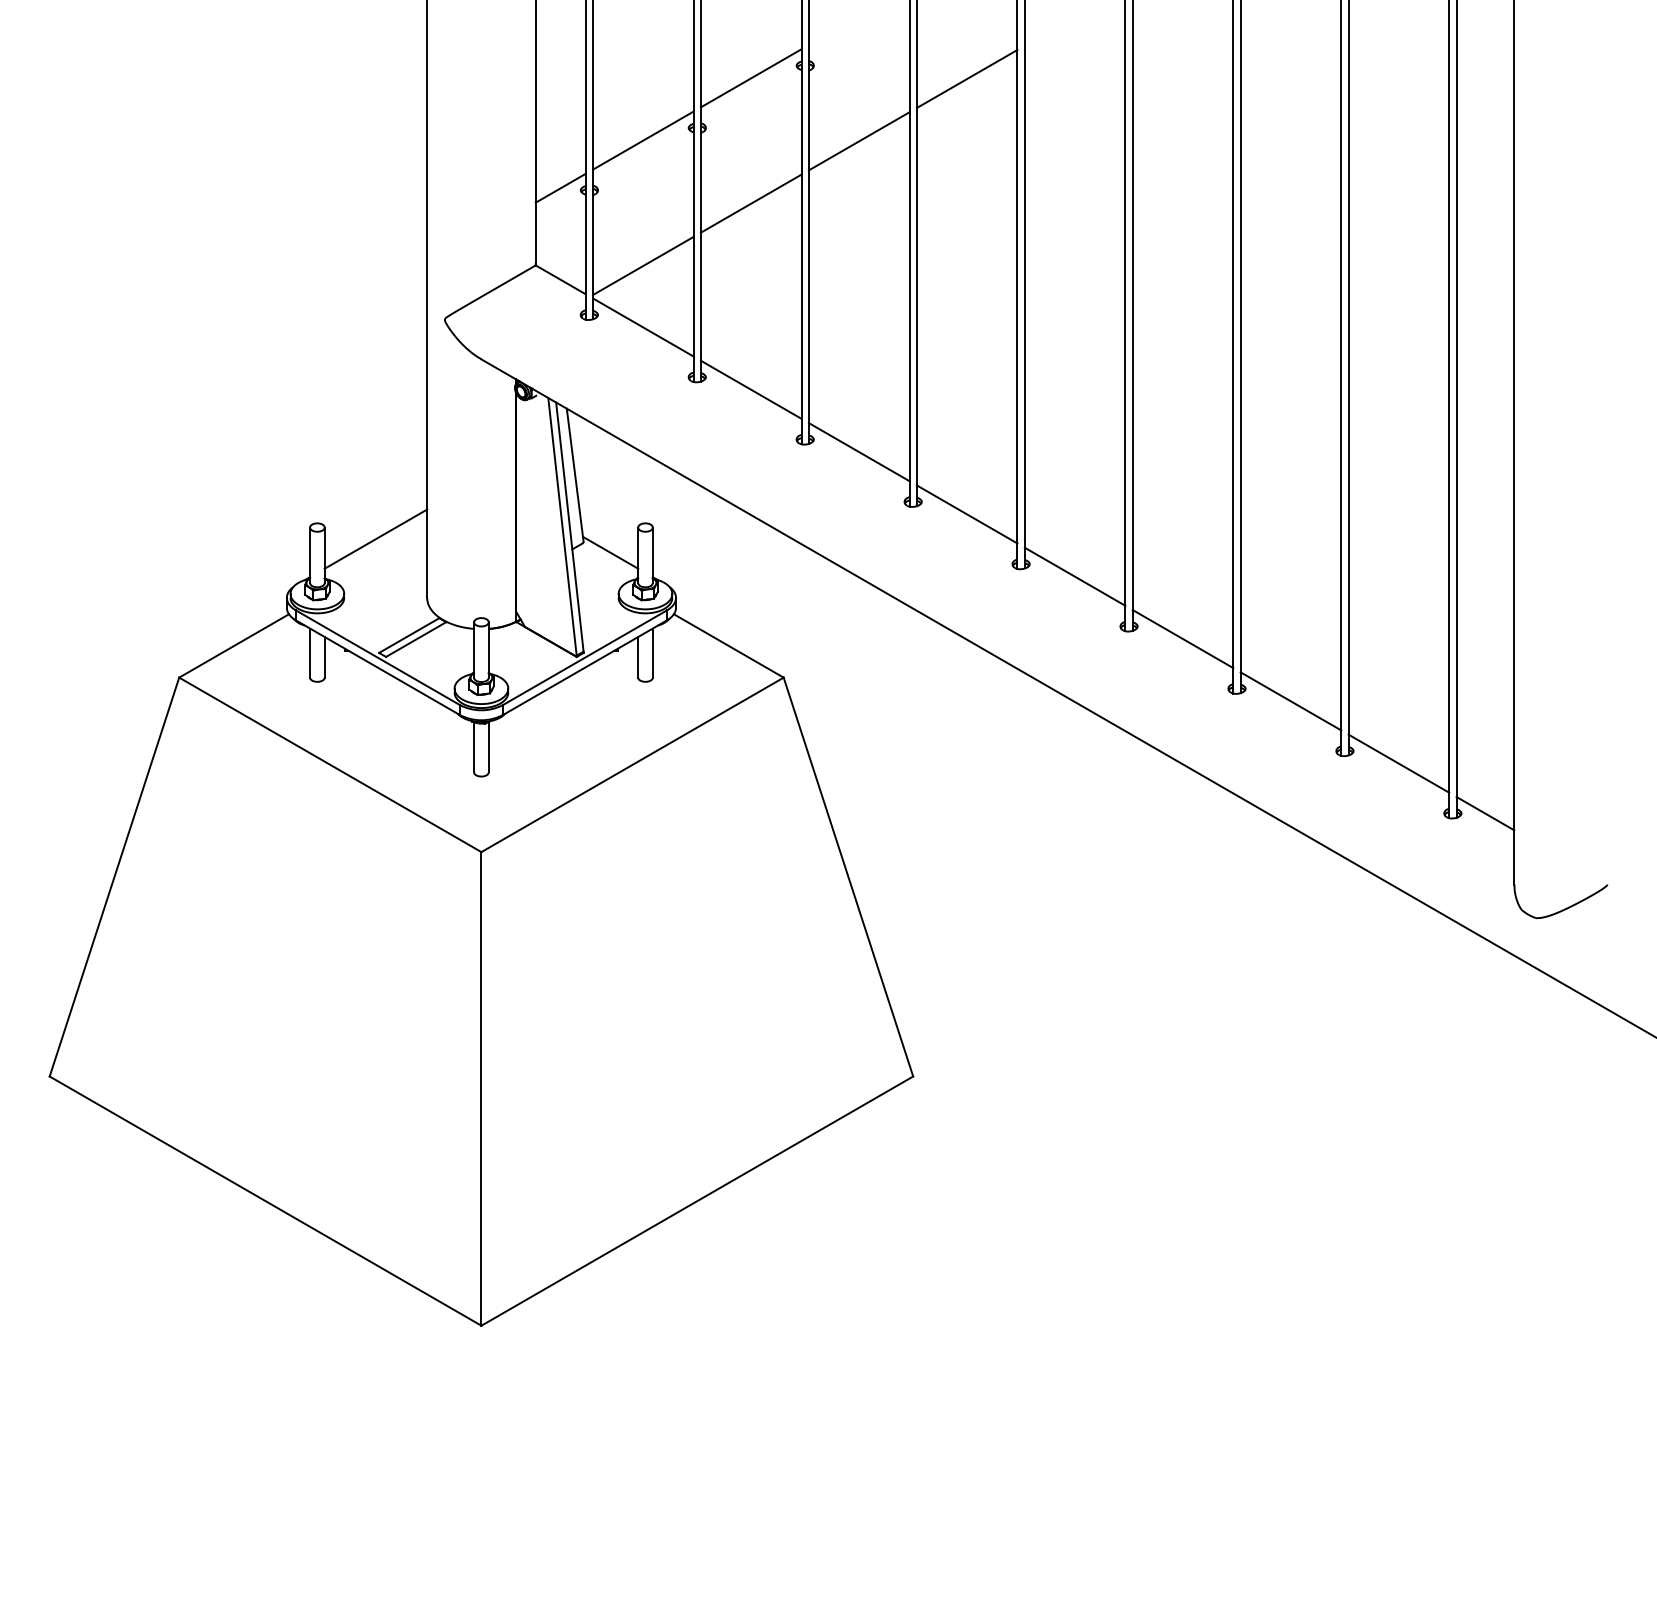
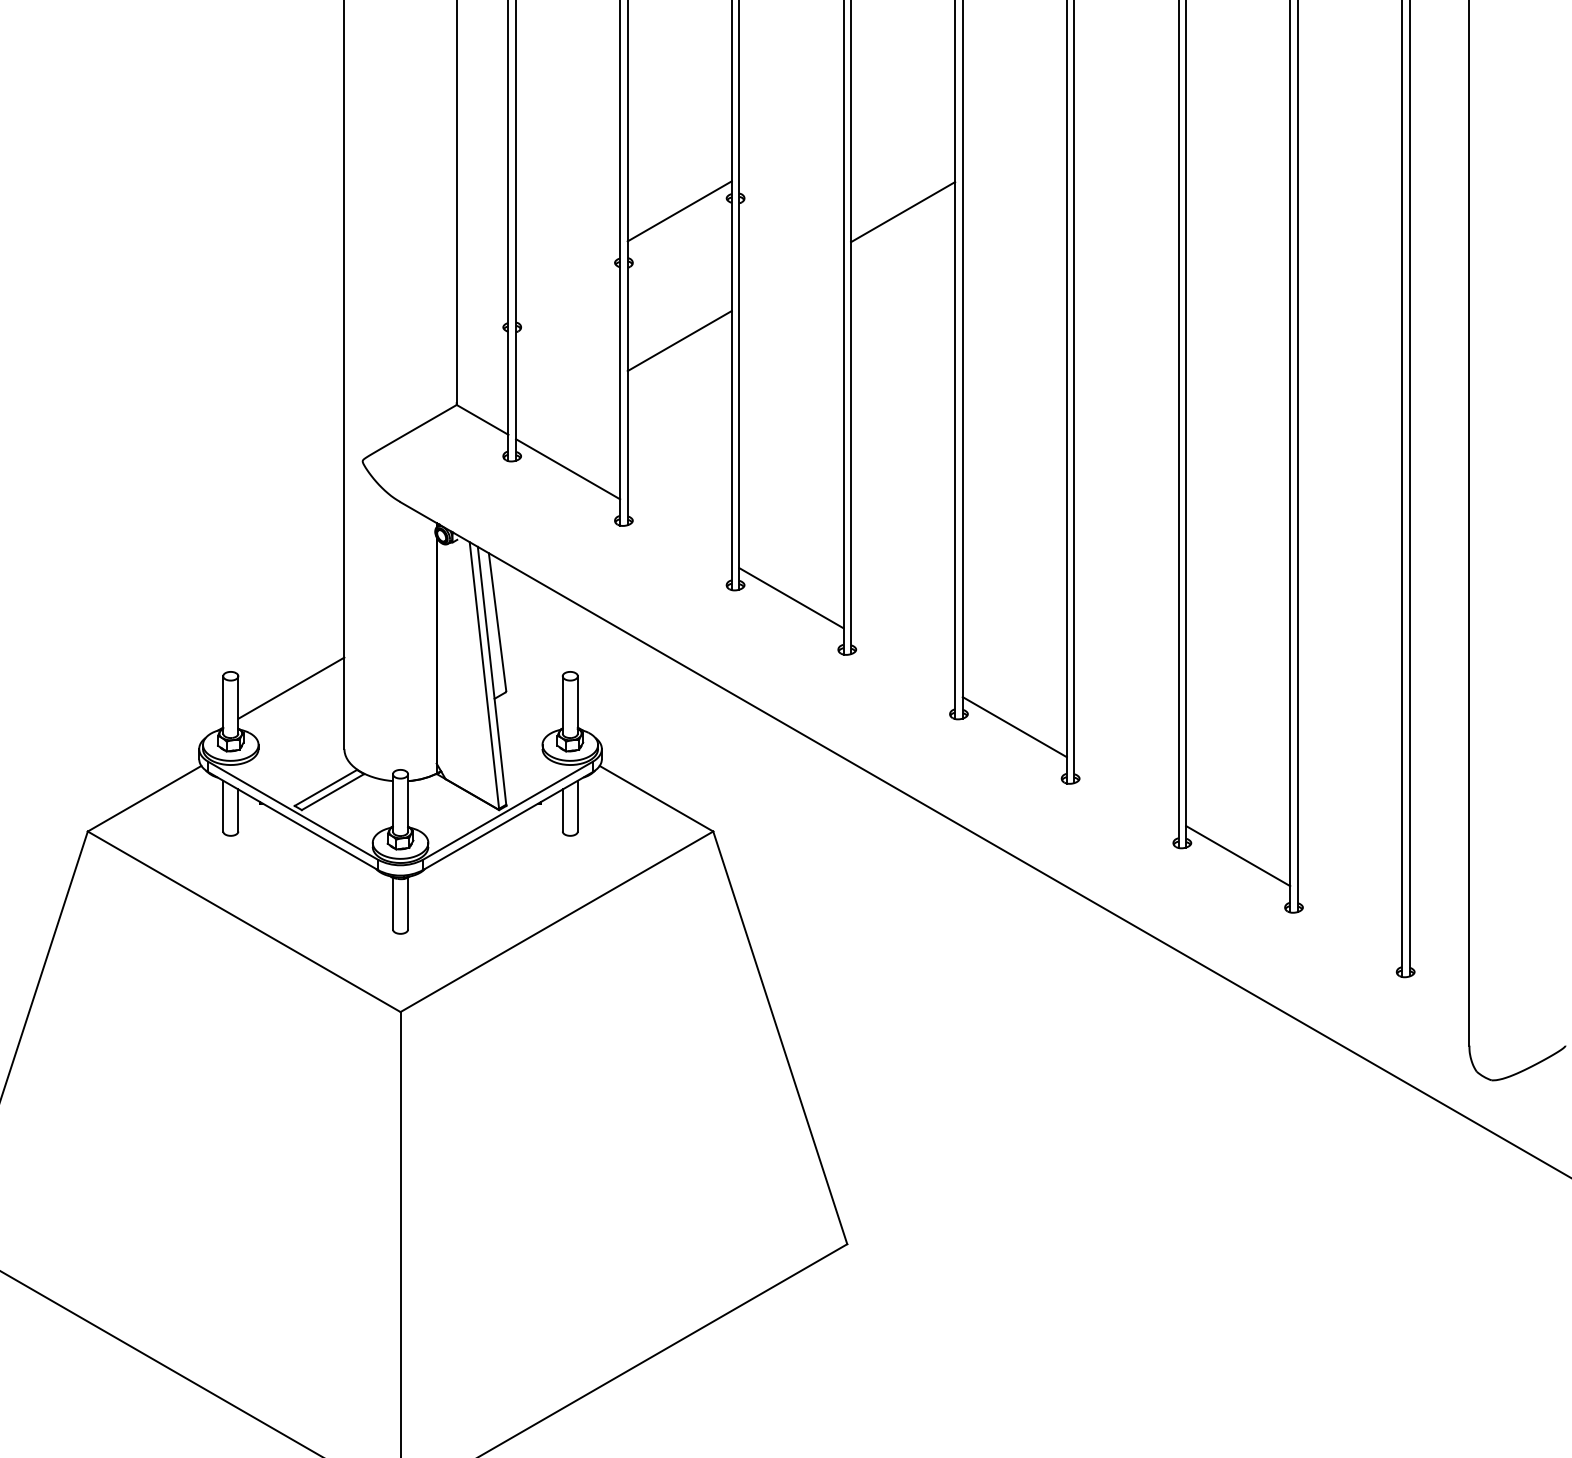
line: (643, 140) -> (568, 275), removed
line: (858, 141) -> (790, 276), removed
line: (560, 187) -> (482, 324), removed
line: (643, 265) -> (568, 405), removed
line: (751, 389) -> (679, 533), removed
line: (966, 514) -> (902, 662), removed
line: (610, 552) -> (534, 702), removed
line: (1182, 639) -> (1125, 792), removed
line: (1398, 763) -> (1349, 920), removed
line: (1485, 813) -> (1439, 972), removed

